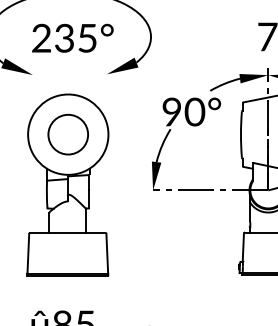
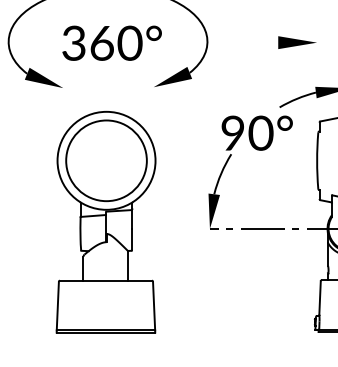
text: (64, 37) -> (101, 42), 235° -> 360°
part: (224, 37) -> (297, 42), added
circle: (68, 134) -> (106, 160), size x1.67

